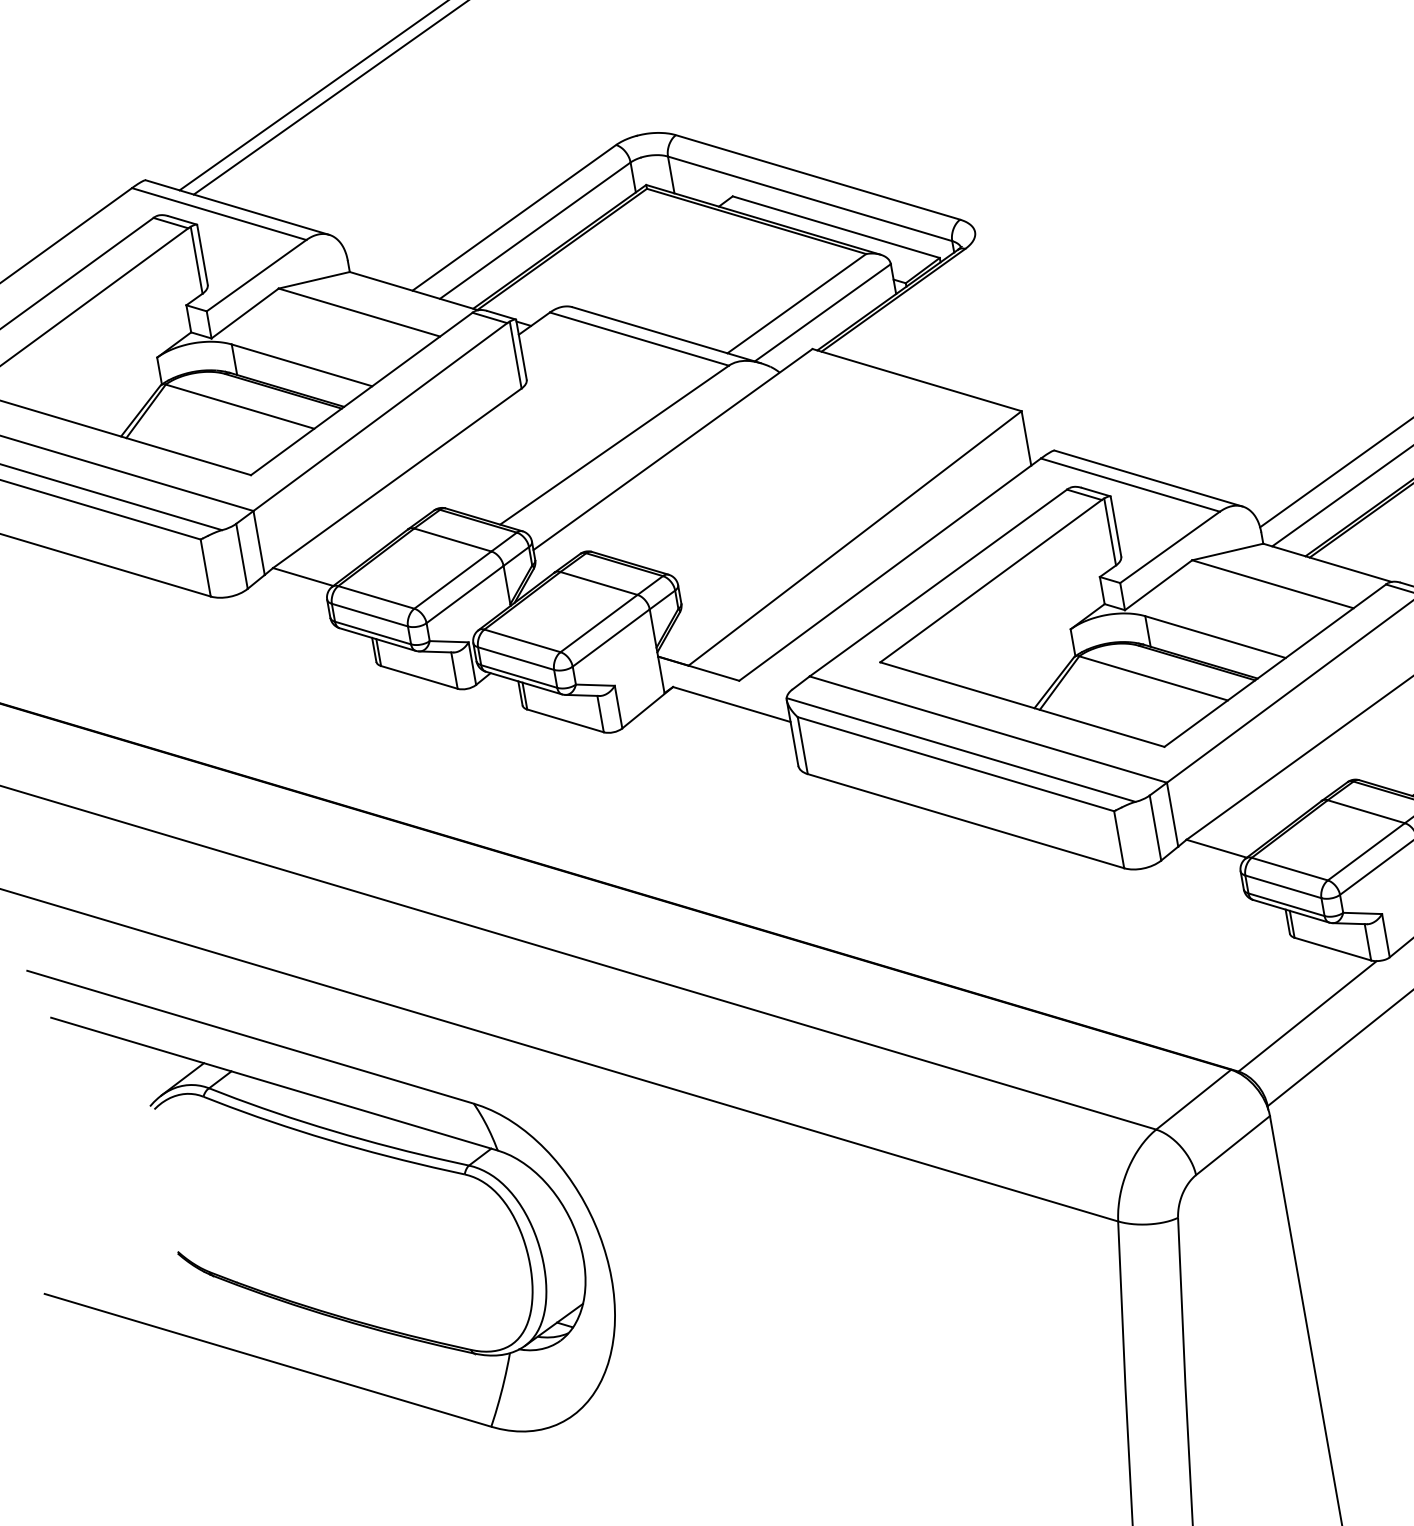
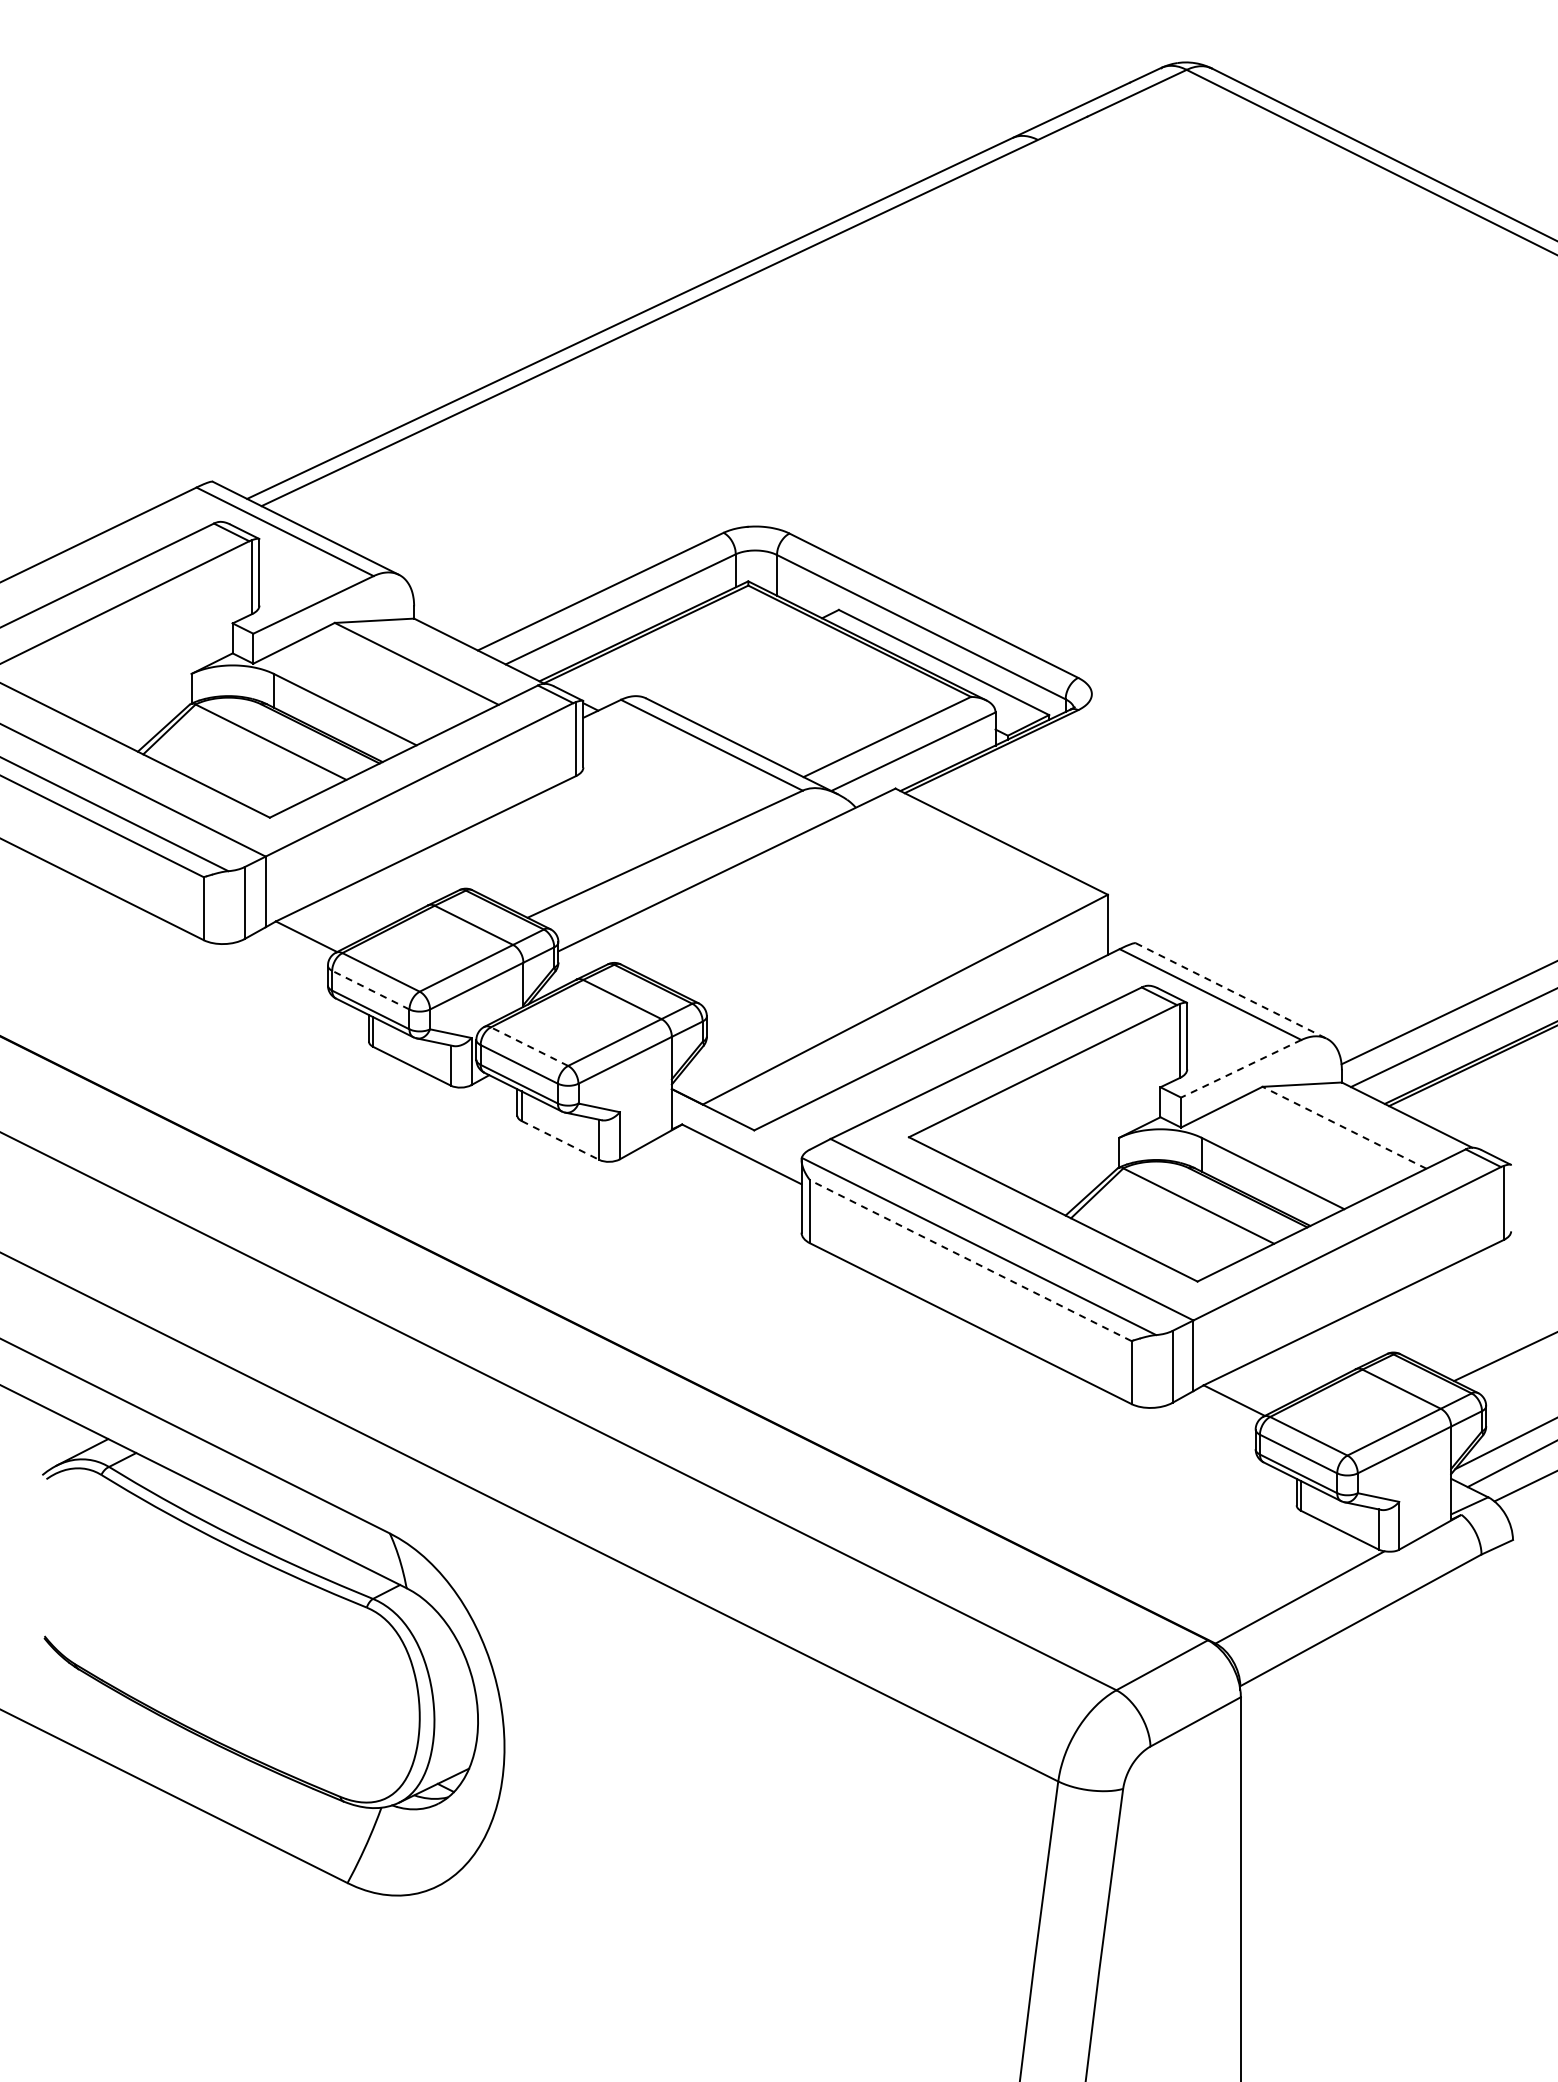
line: (1148, 478) -> (1231, 990), solid -> dashed
line: (1170, 547) -> (1241, 1068), solid -> dashed
line: (1272, 584) -> (1344, 1127), solid -> dashed
line: (369, 614) -> (370, 989), solid -> dashed
line: (522, 640) -> (529, 1046), solid -> dashed
line: (565, 720) -> (560, 1140), solid -> dashed
line: (955, 764) -> (970, 1260), solid -> dashed

